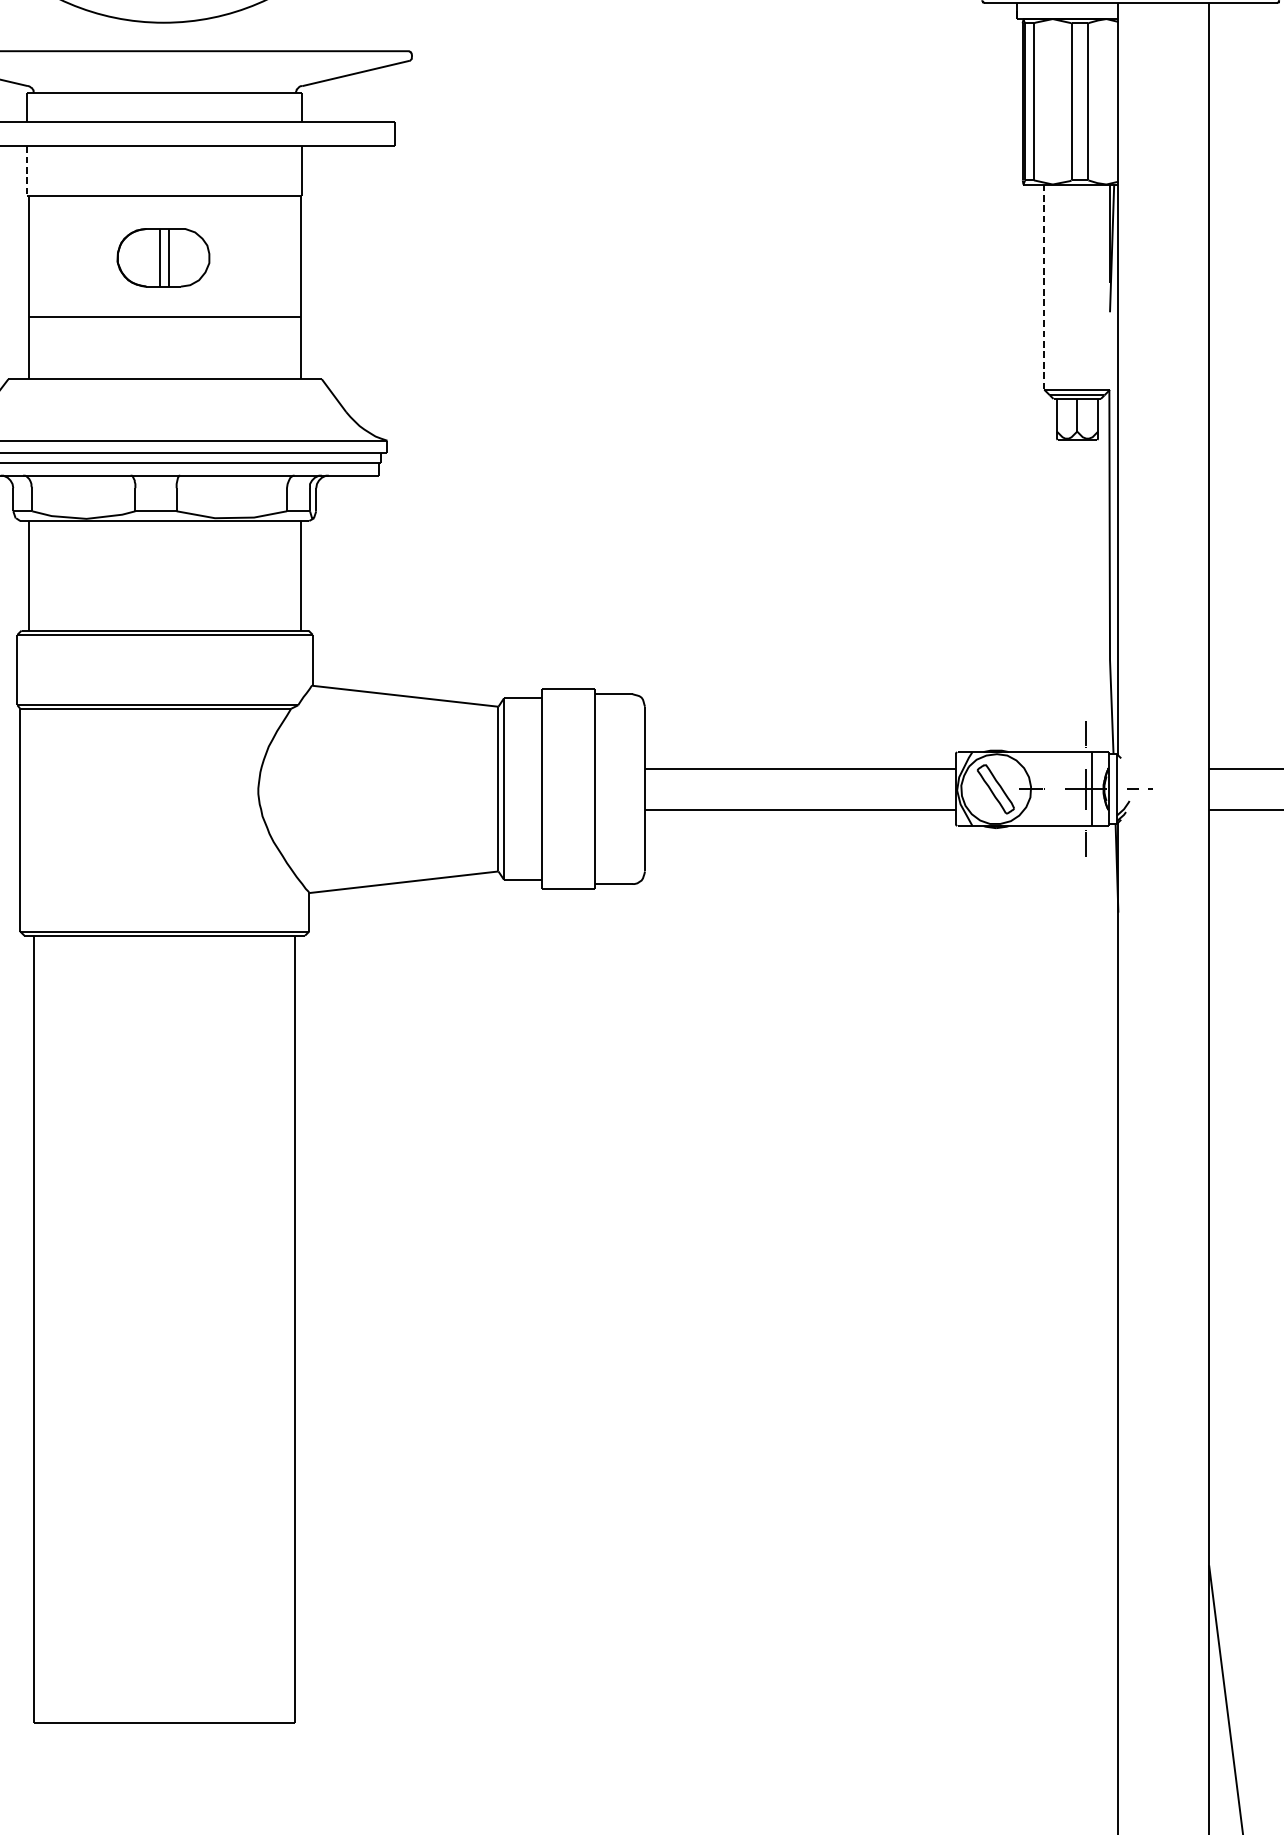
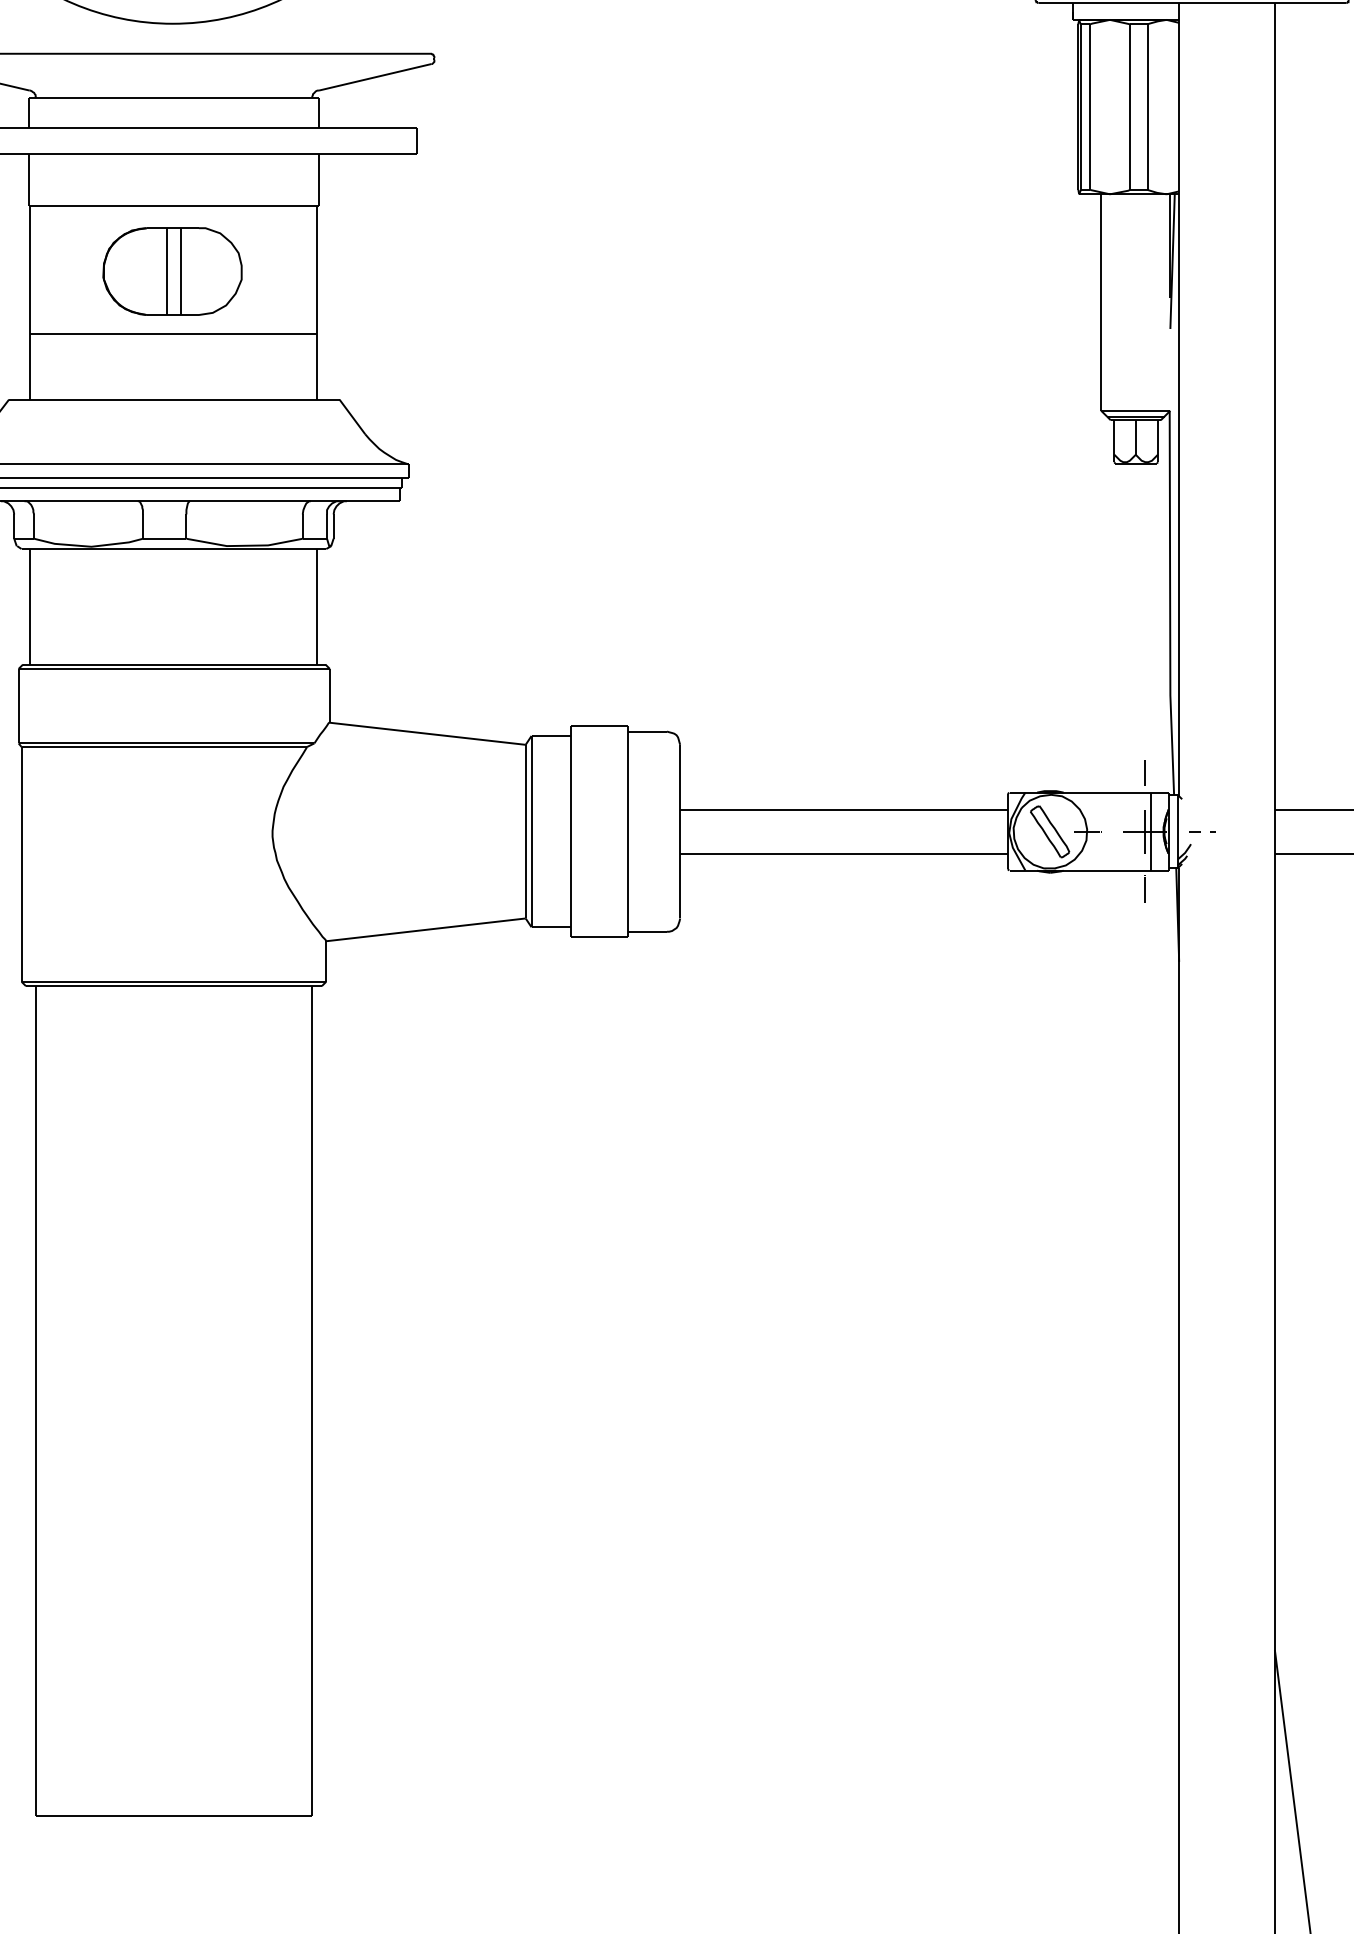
line: (26, 171) -> (28, 180), dashed -> solid
part: (163, 257) -> (172, 271), size x1.43
line: (1044, 288) -> (1101, 303), dashed -> solid

